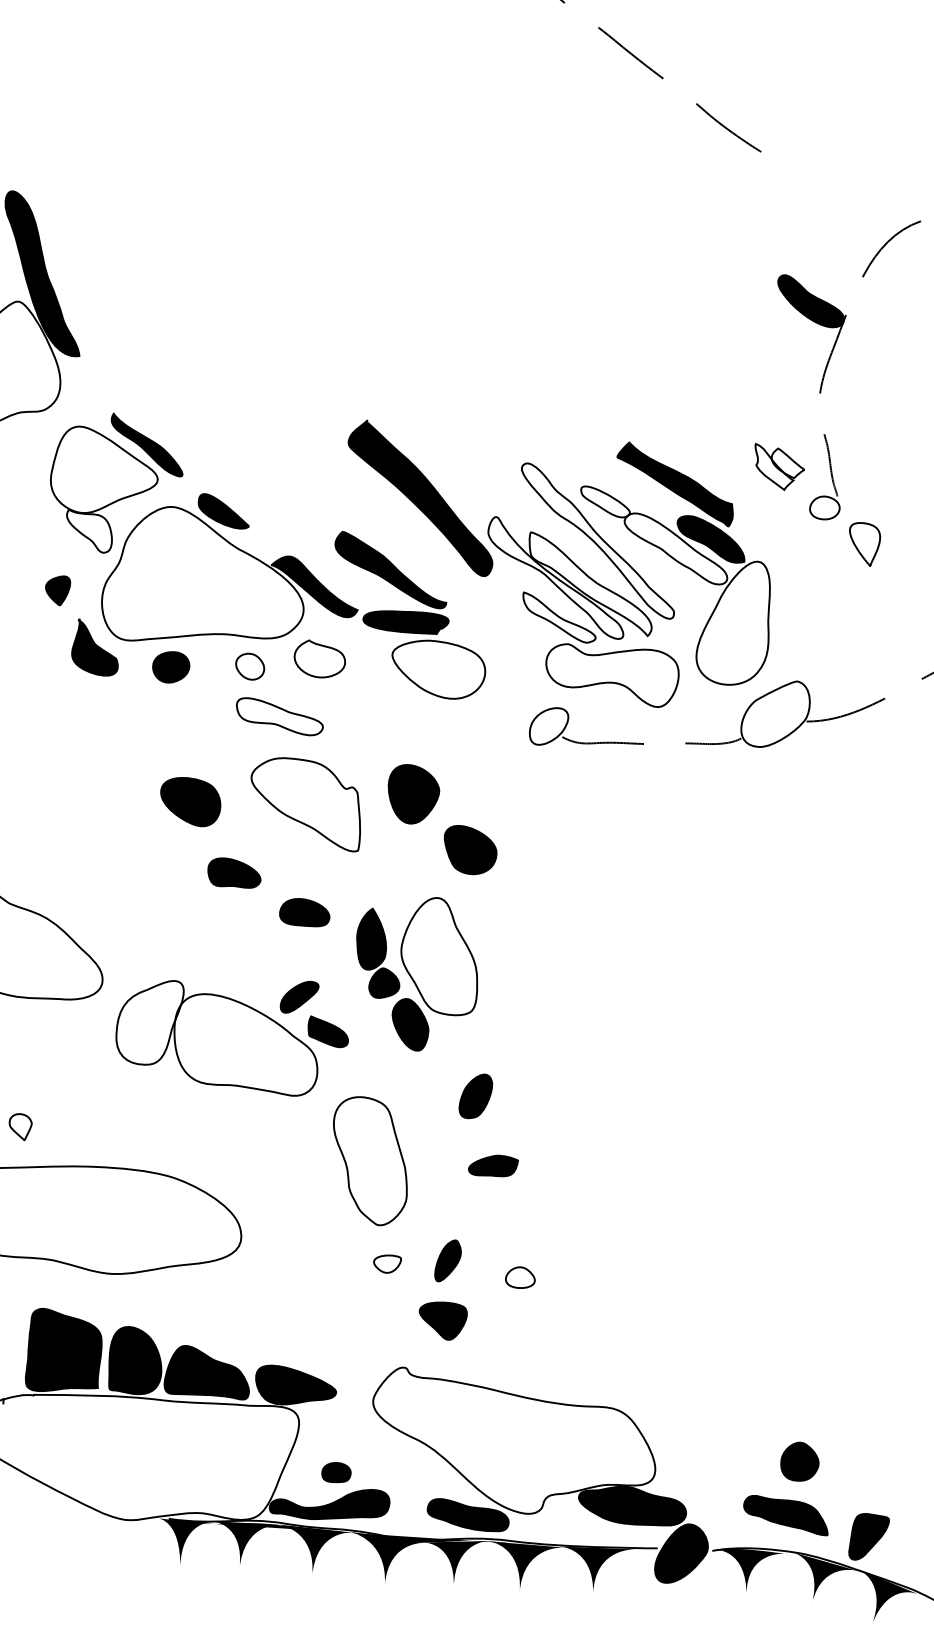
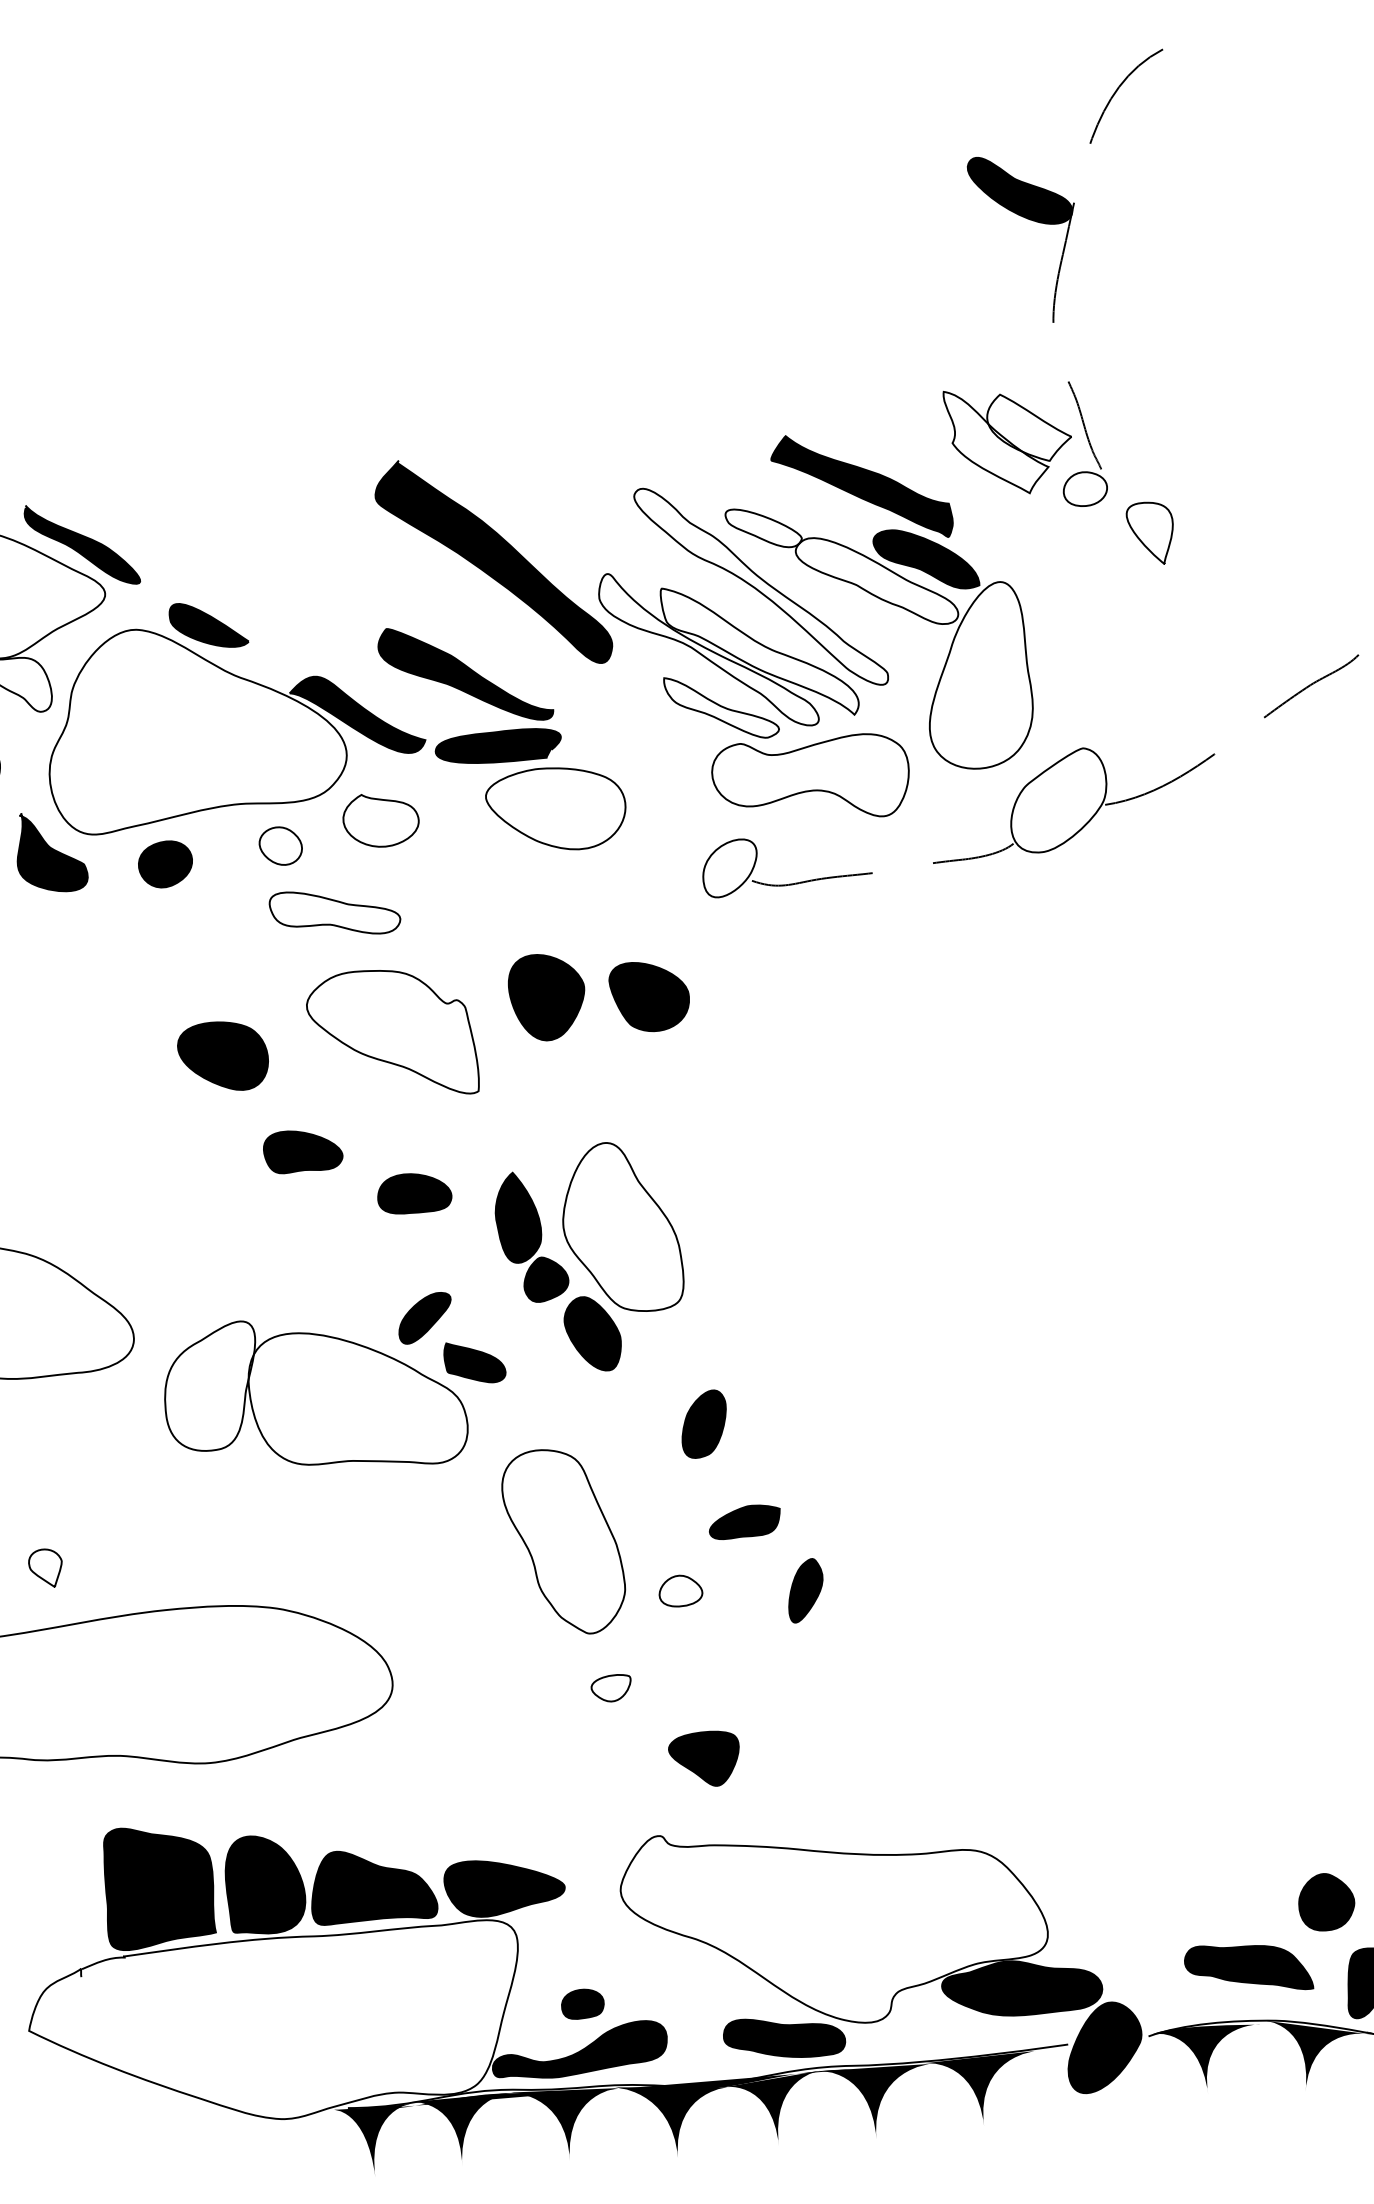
part: (779, 466) -> (1010, 438), size x1.67
part: (470, 850) -> (650, 996), moved
part: (447, 1260) -> (804, 1590), moved
part: (520, 1277) -> (680, 1590), moved
part: (799, 1461) -> (1325, 1901), moved

